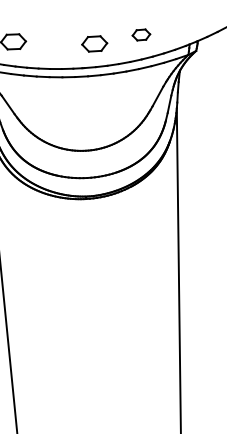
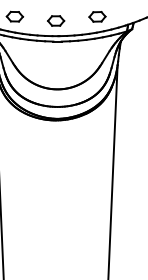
part: (141, 34) -> (97, 16), size x1.43
part: (95, 43) -> (56, 20), moved

